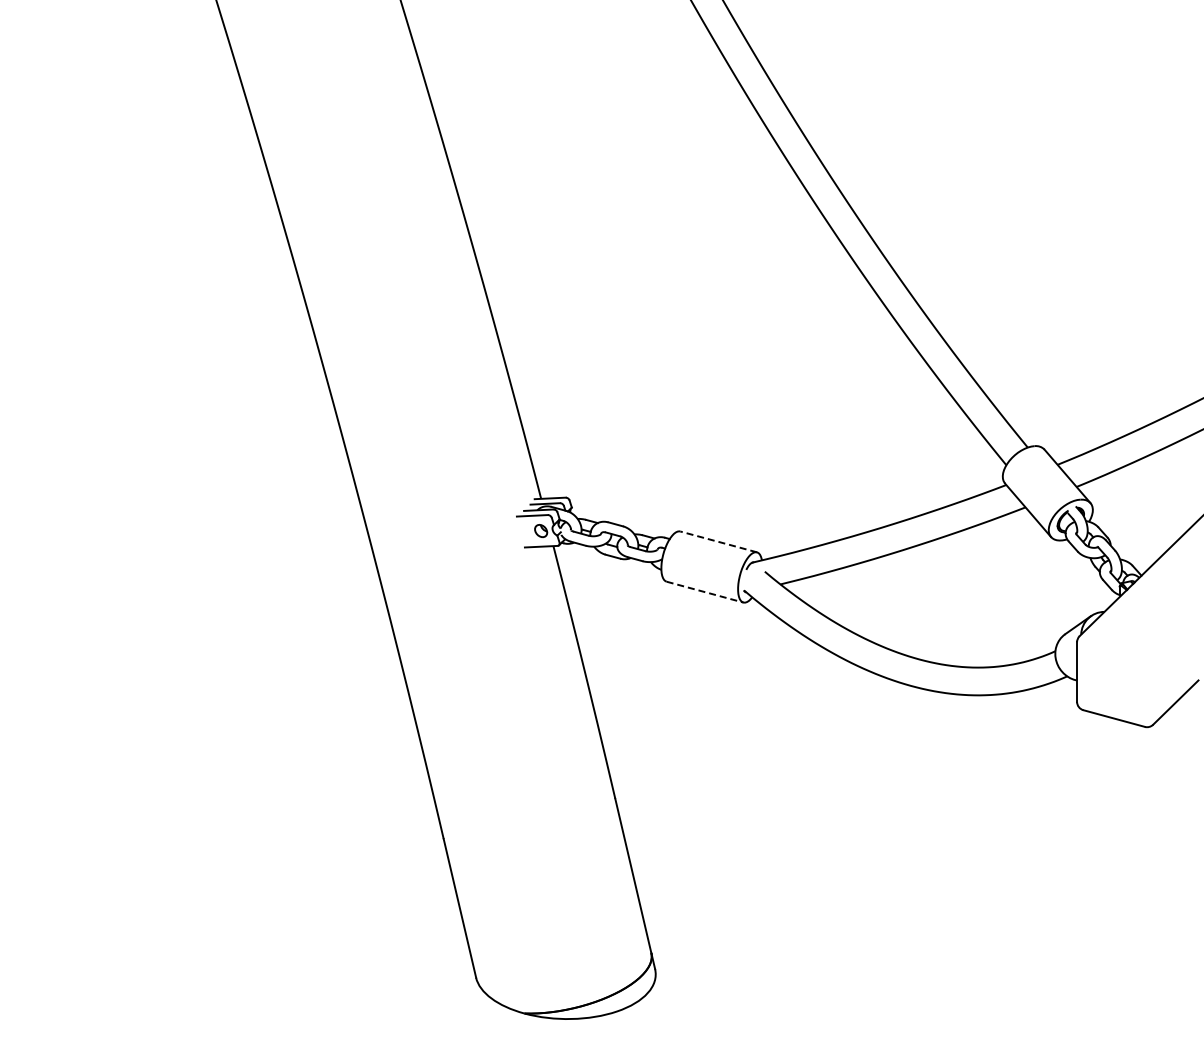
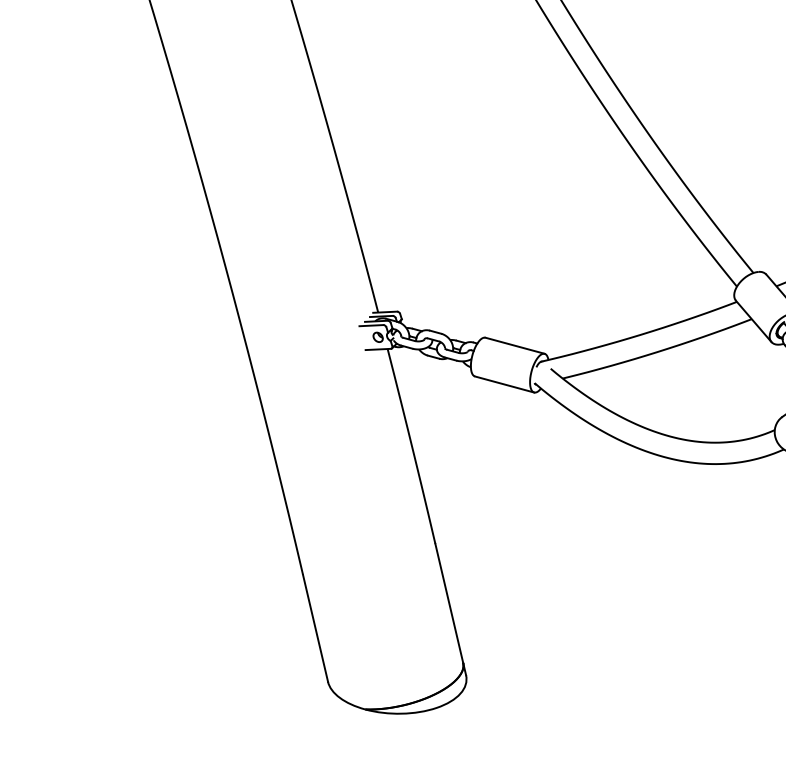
line: (718, 541) -> (514, 345), dashed -> solid
line: (705, 592) -> (504, 384), dashed -> solid

